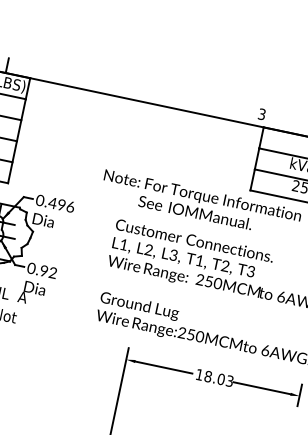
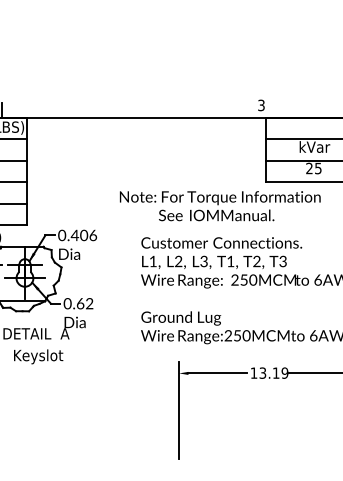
text: (61, 206) -> (84, 236), 0.496 -> 0.406
text: (44, 270) -> (80, 303), 0.92 -> 0.62
text: (218, 378) -> (273, 372), 18.03 -> 13.19

